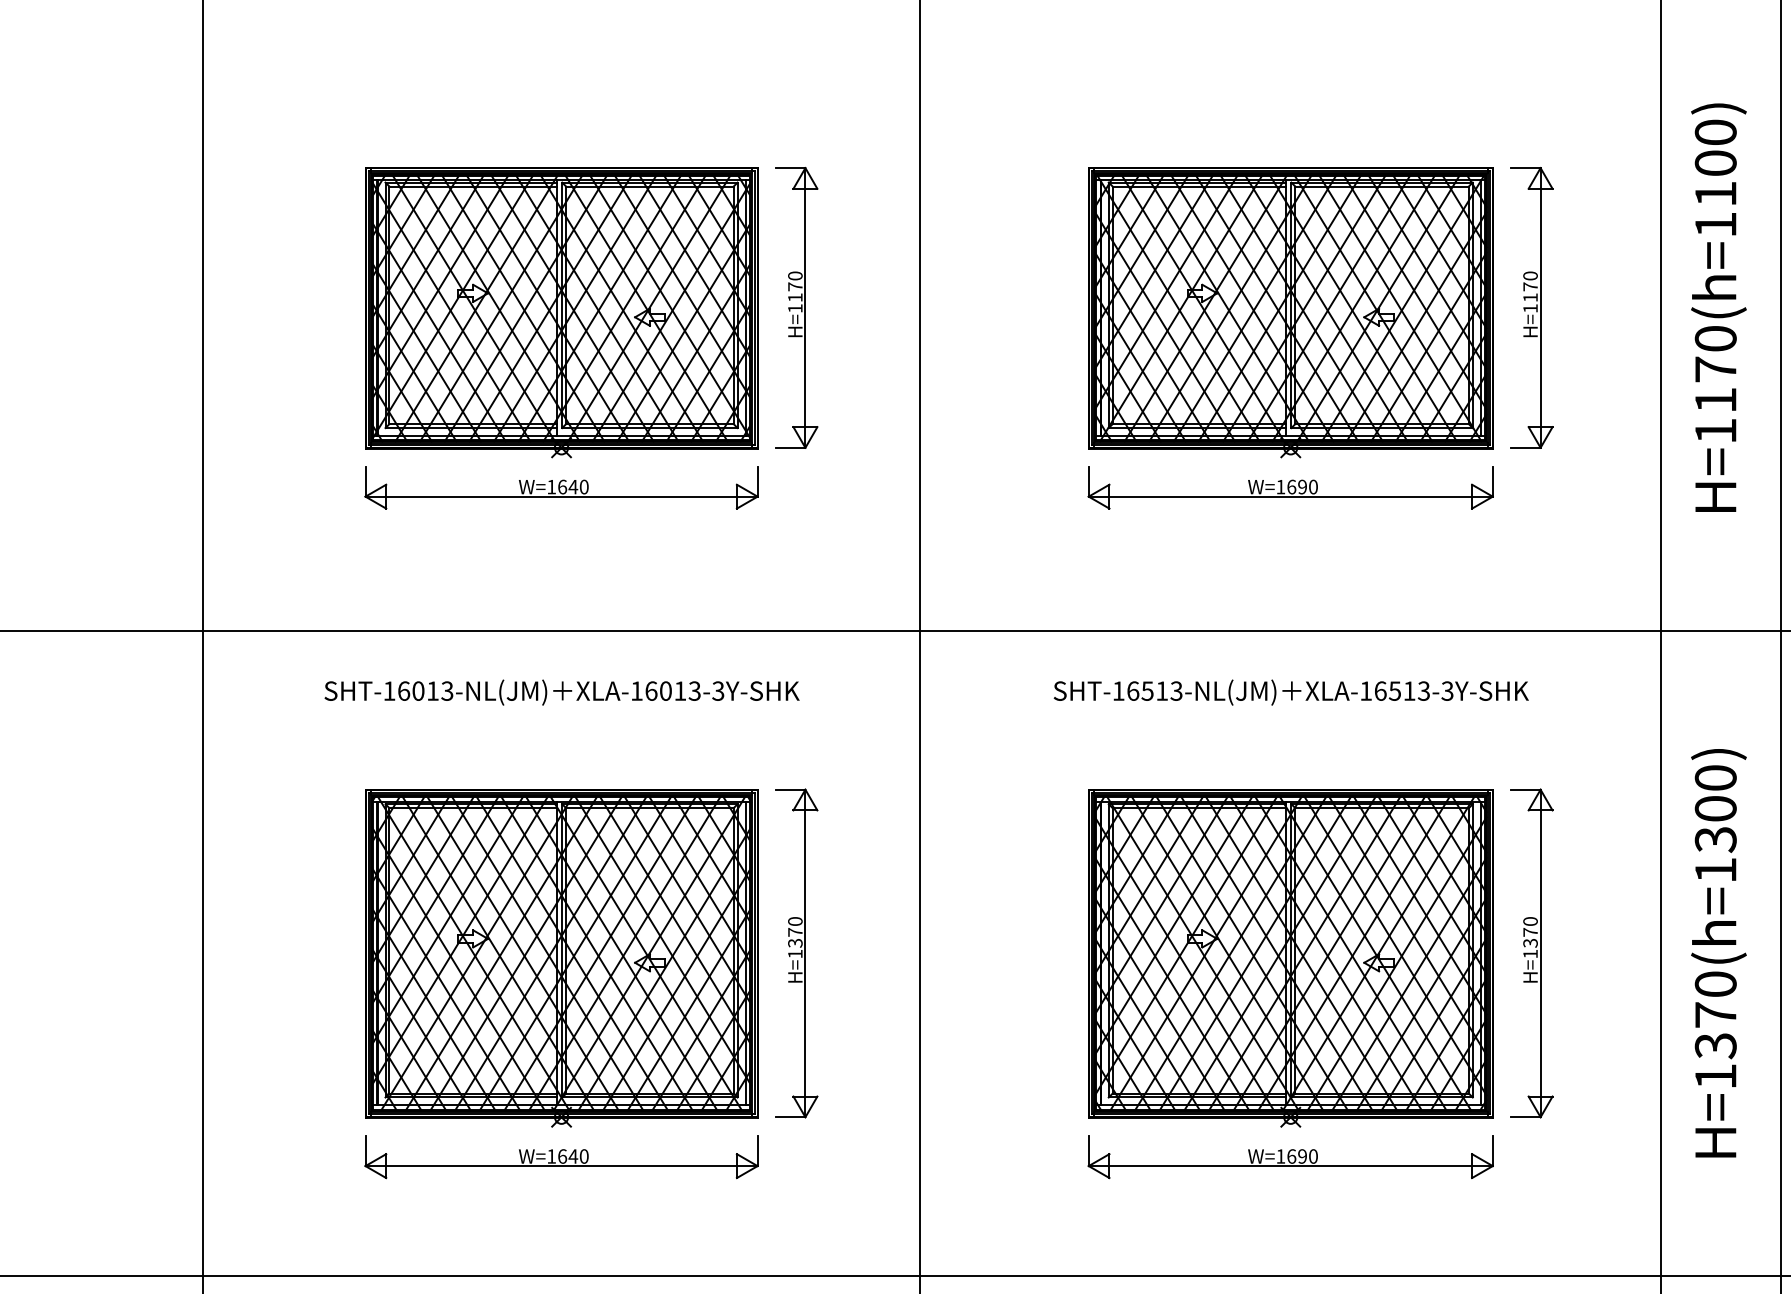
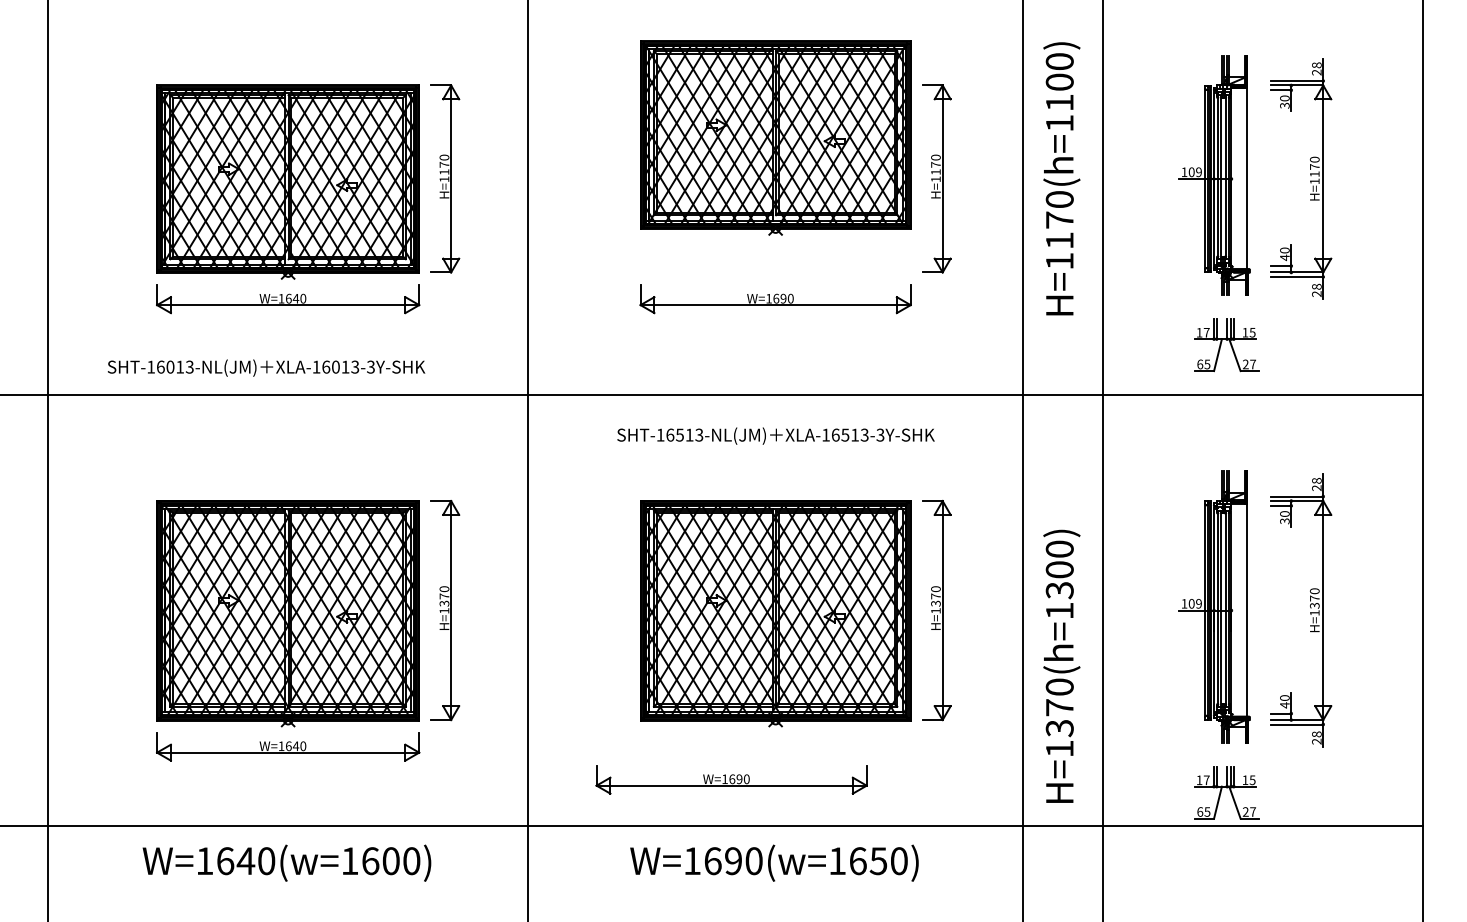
part: (1290, 311) -> (775, 137), moved
text: (562, 691) -> (266, 367), moved
text: (1718, 951) -> (1061, 665), moved
part: (1290, 1156) -> (731, 779), moved

